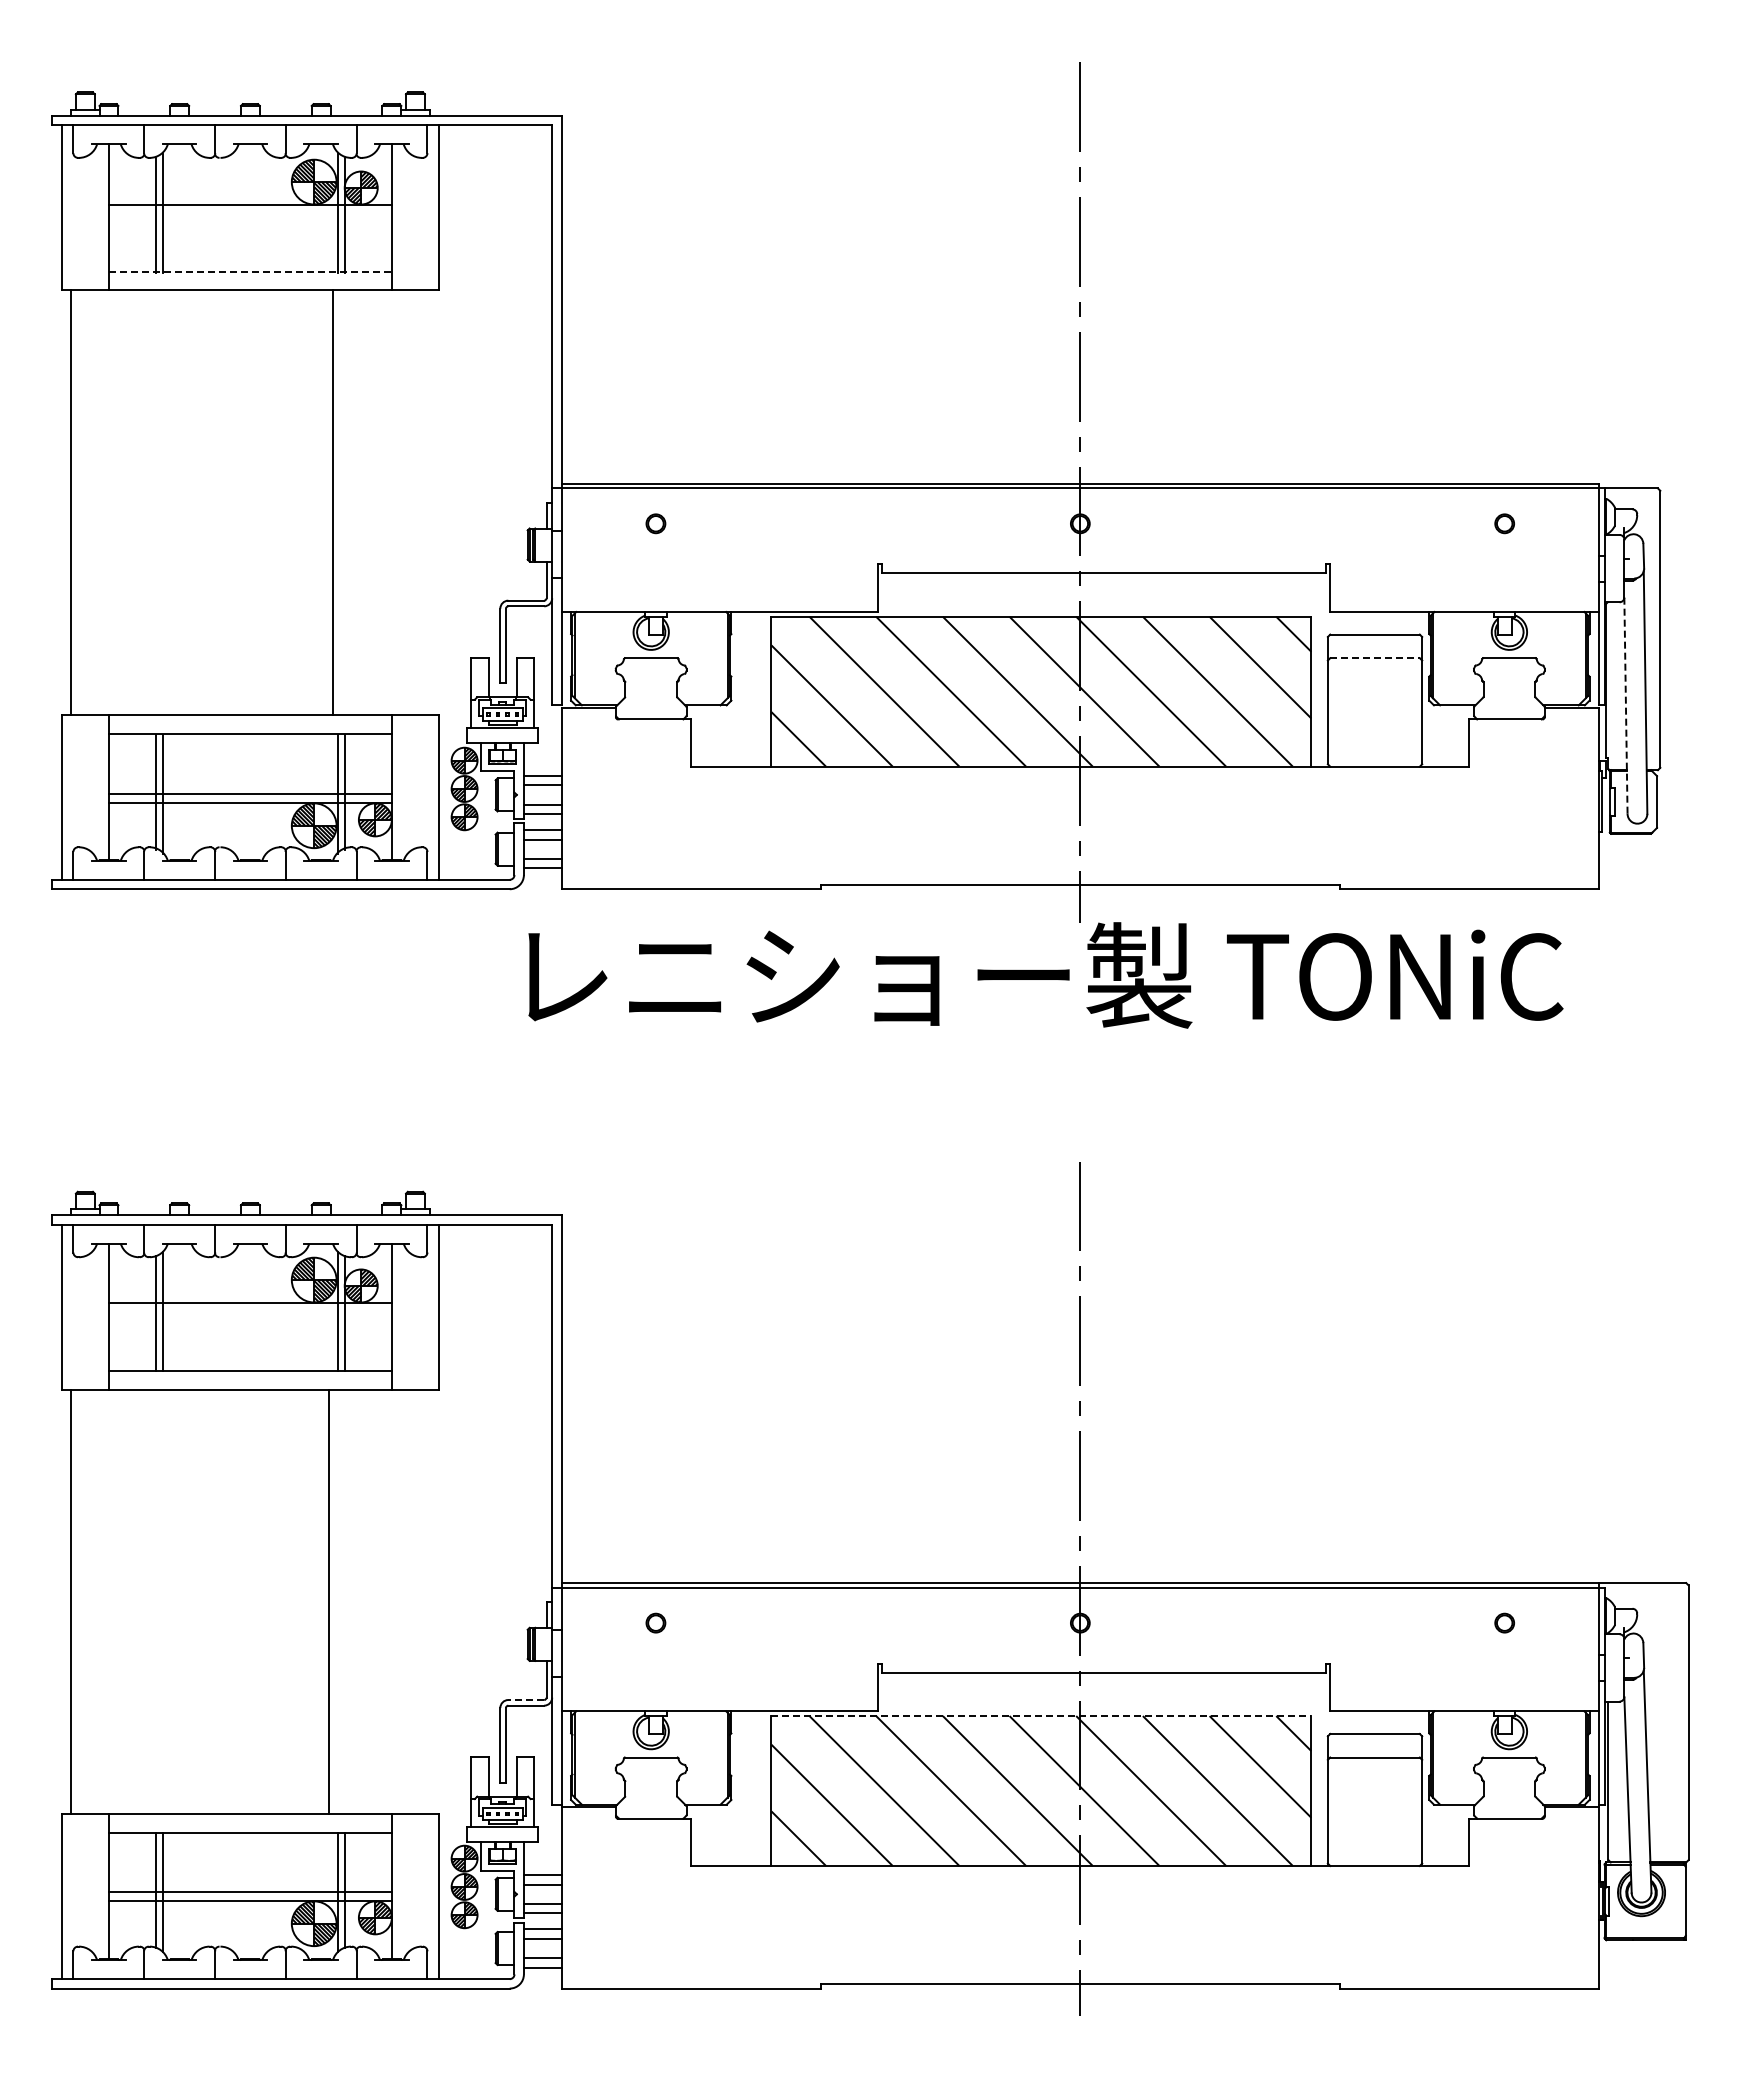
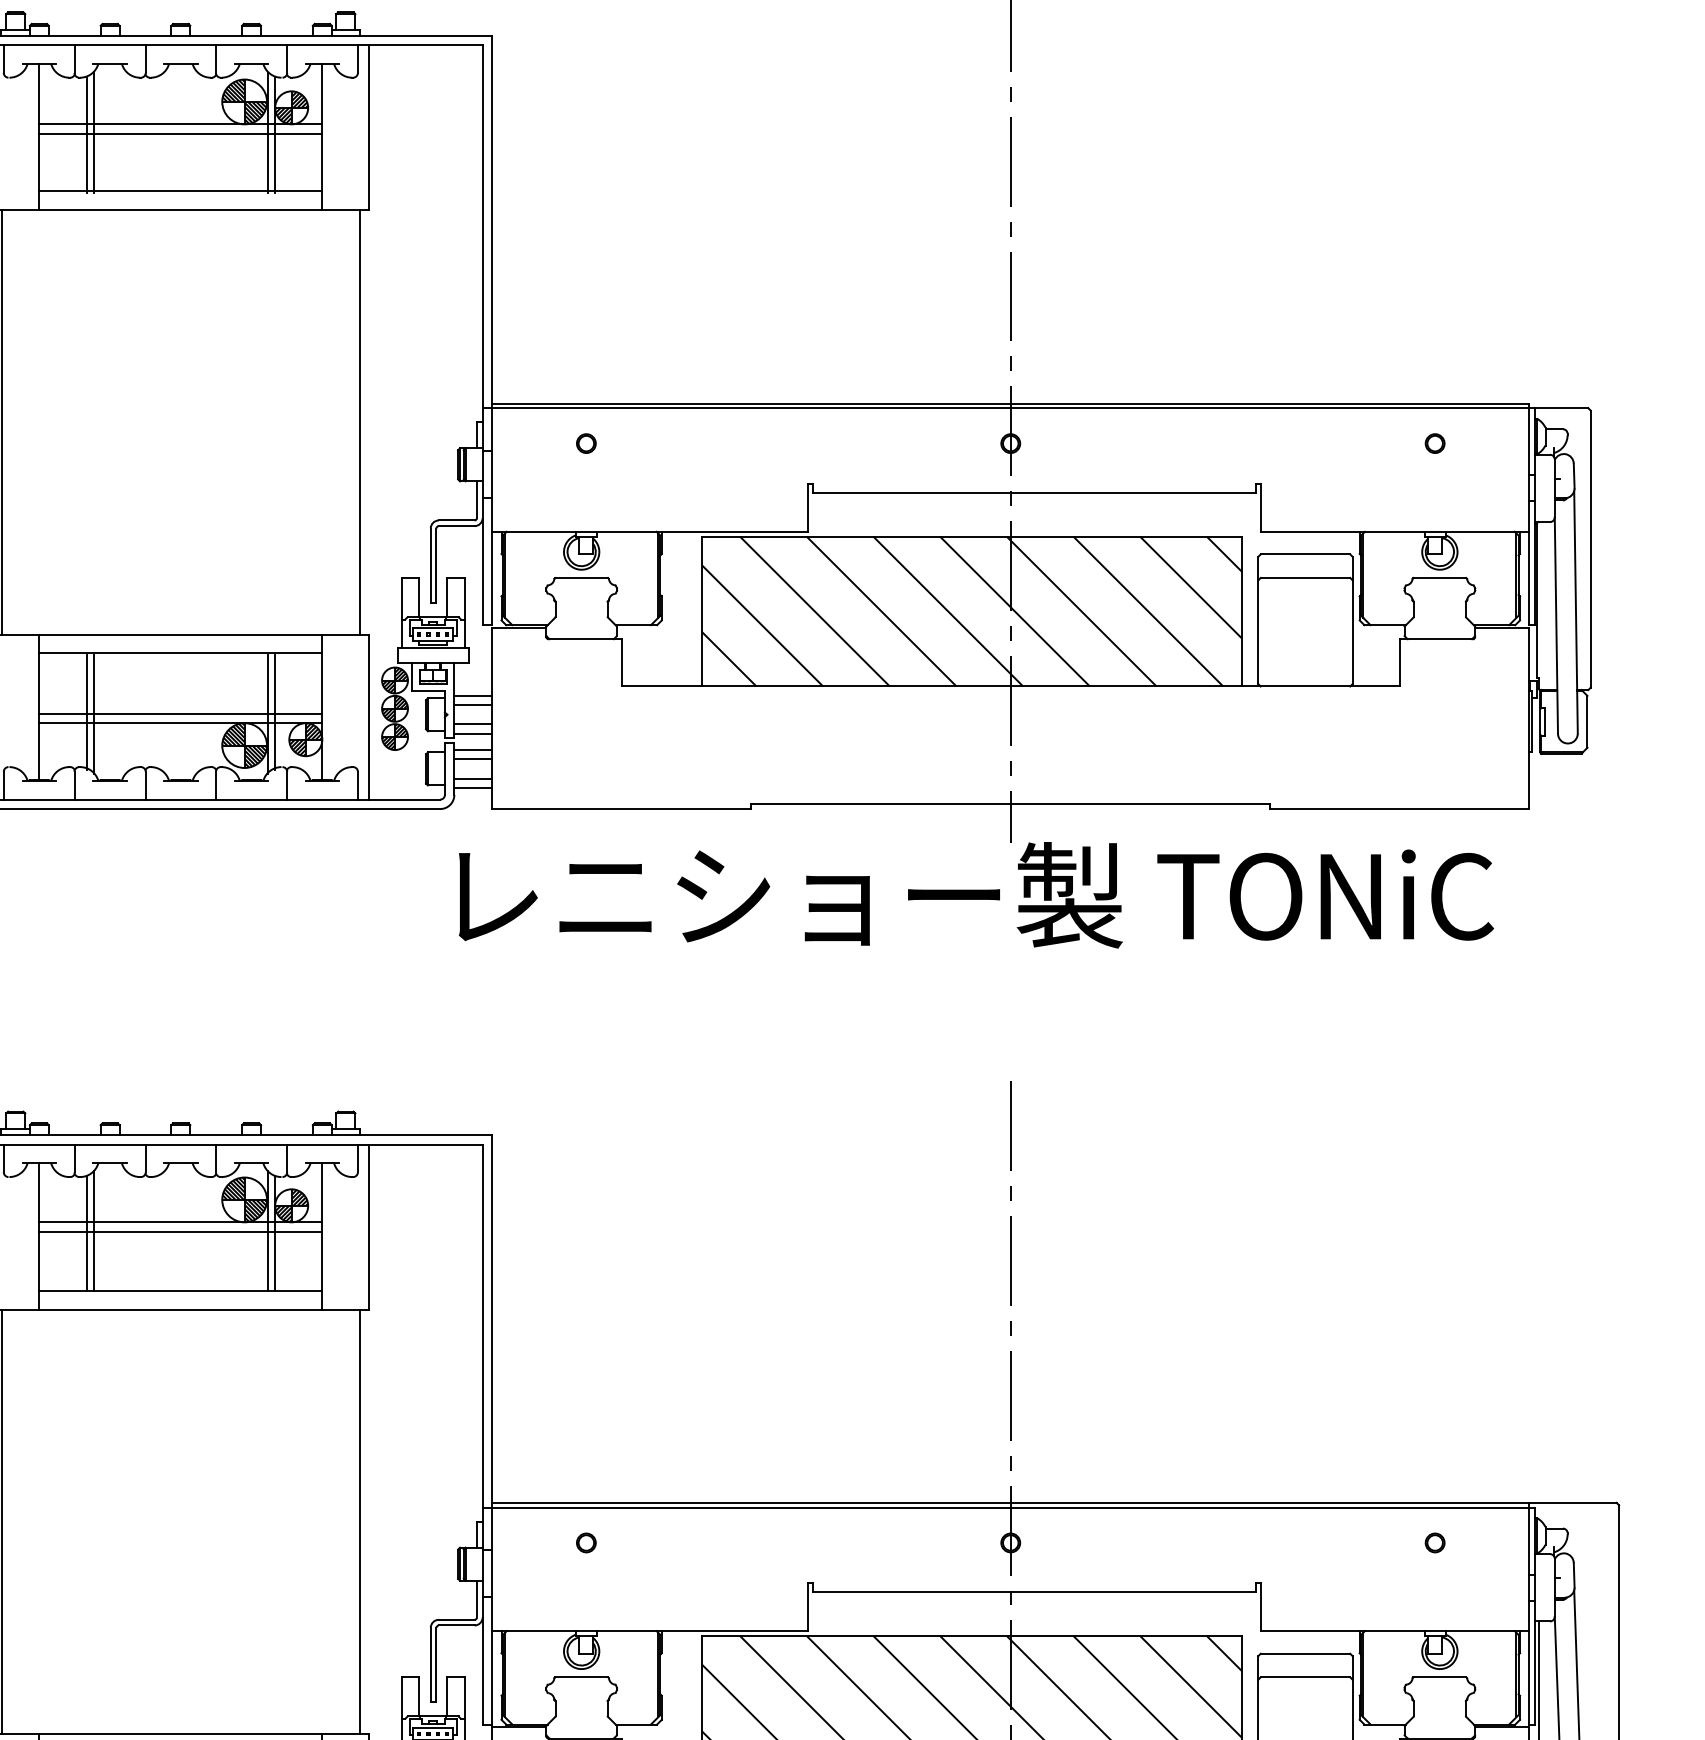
line: (249, 213) -> (179, 133), added
line: (250, 271) -> (180, 191), dashed -> solid
line: (332, 502) -> (359, 422), moved
line: (1375, 658) -> (1305, 578), dashed -> solid
line: (1625, 705) -> (1555, 625), dashed -> solid
line: (249, 1311) -> (179, 1231), added
line: (328, 1601) -> (359, 1521), moved
line: (526, 1700) -> (456, 1620), dashed -> solid
line: (1041, 1716) -> (971, 1636), dashed -> solid

